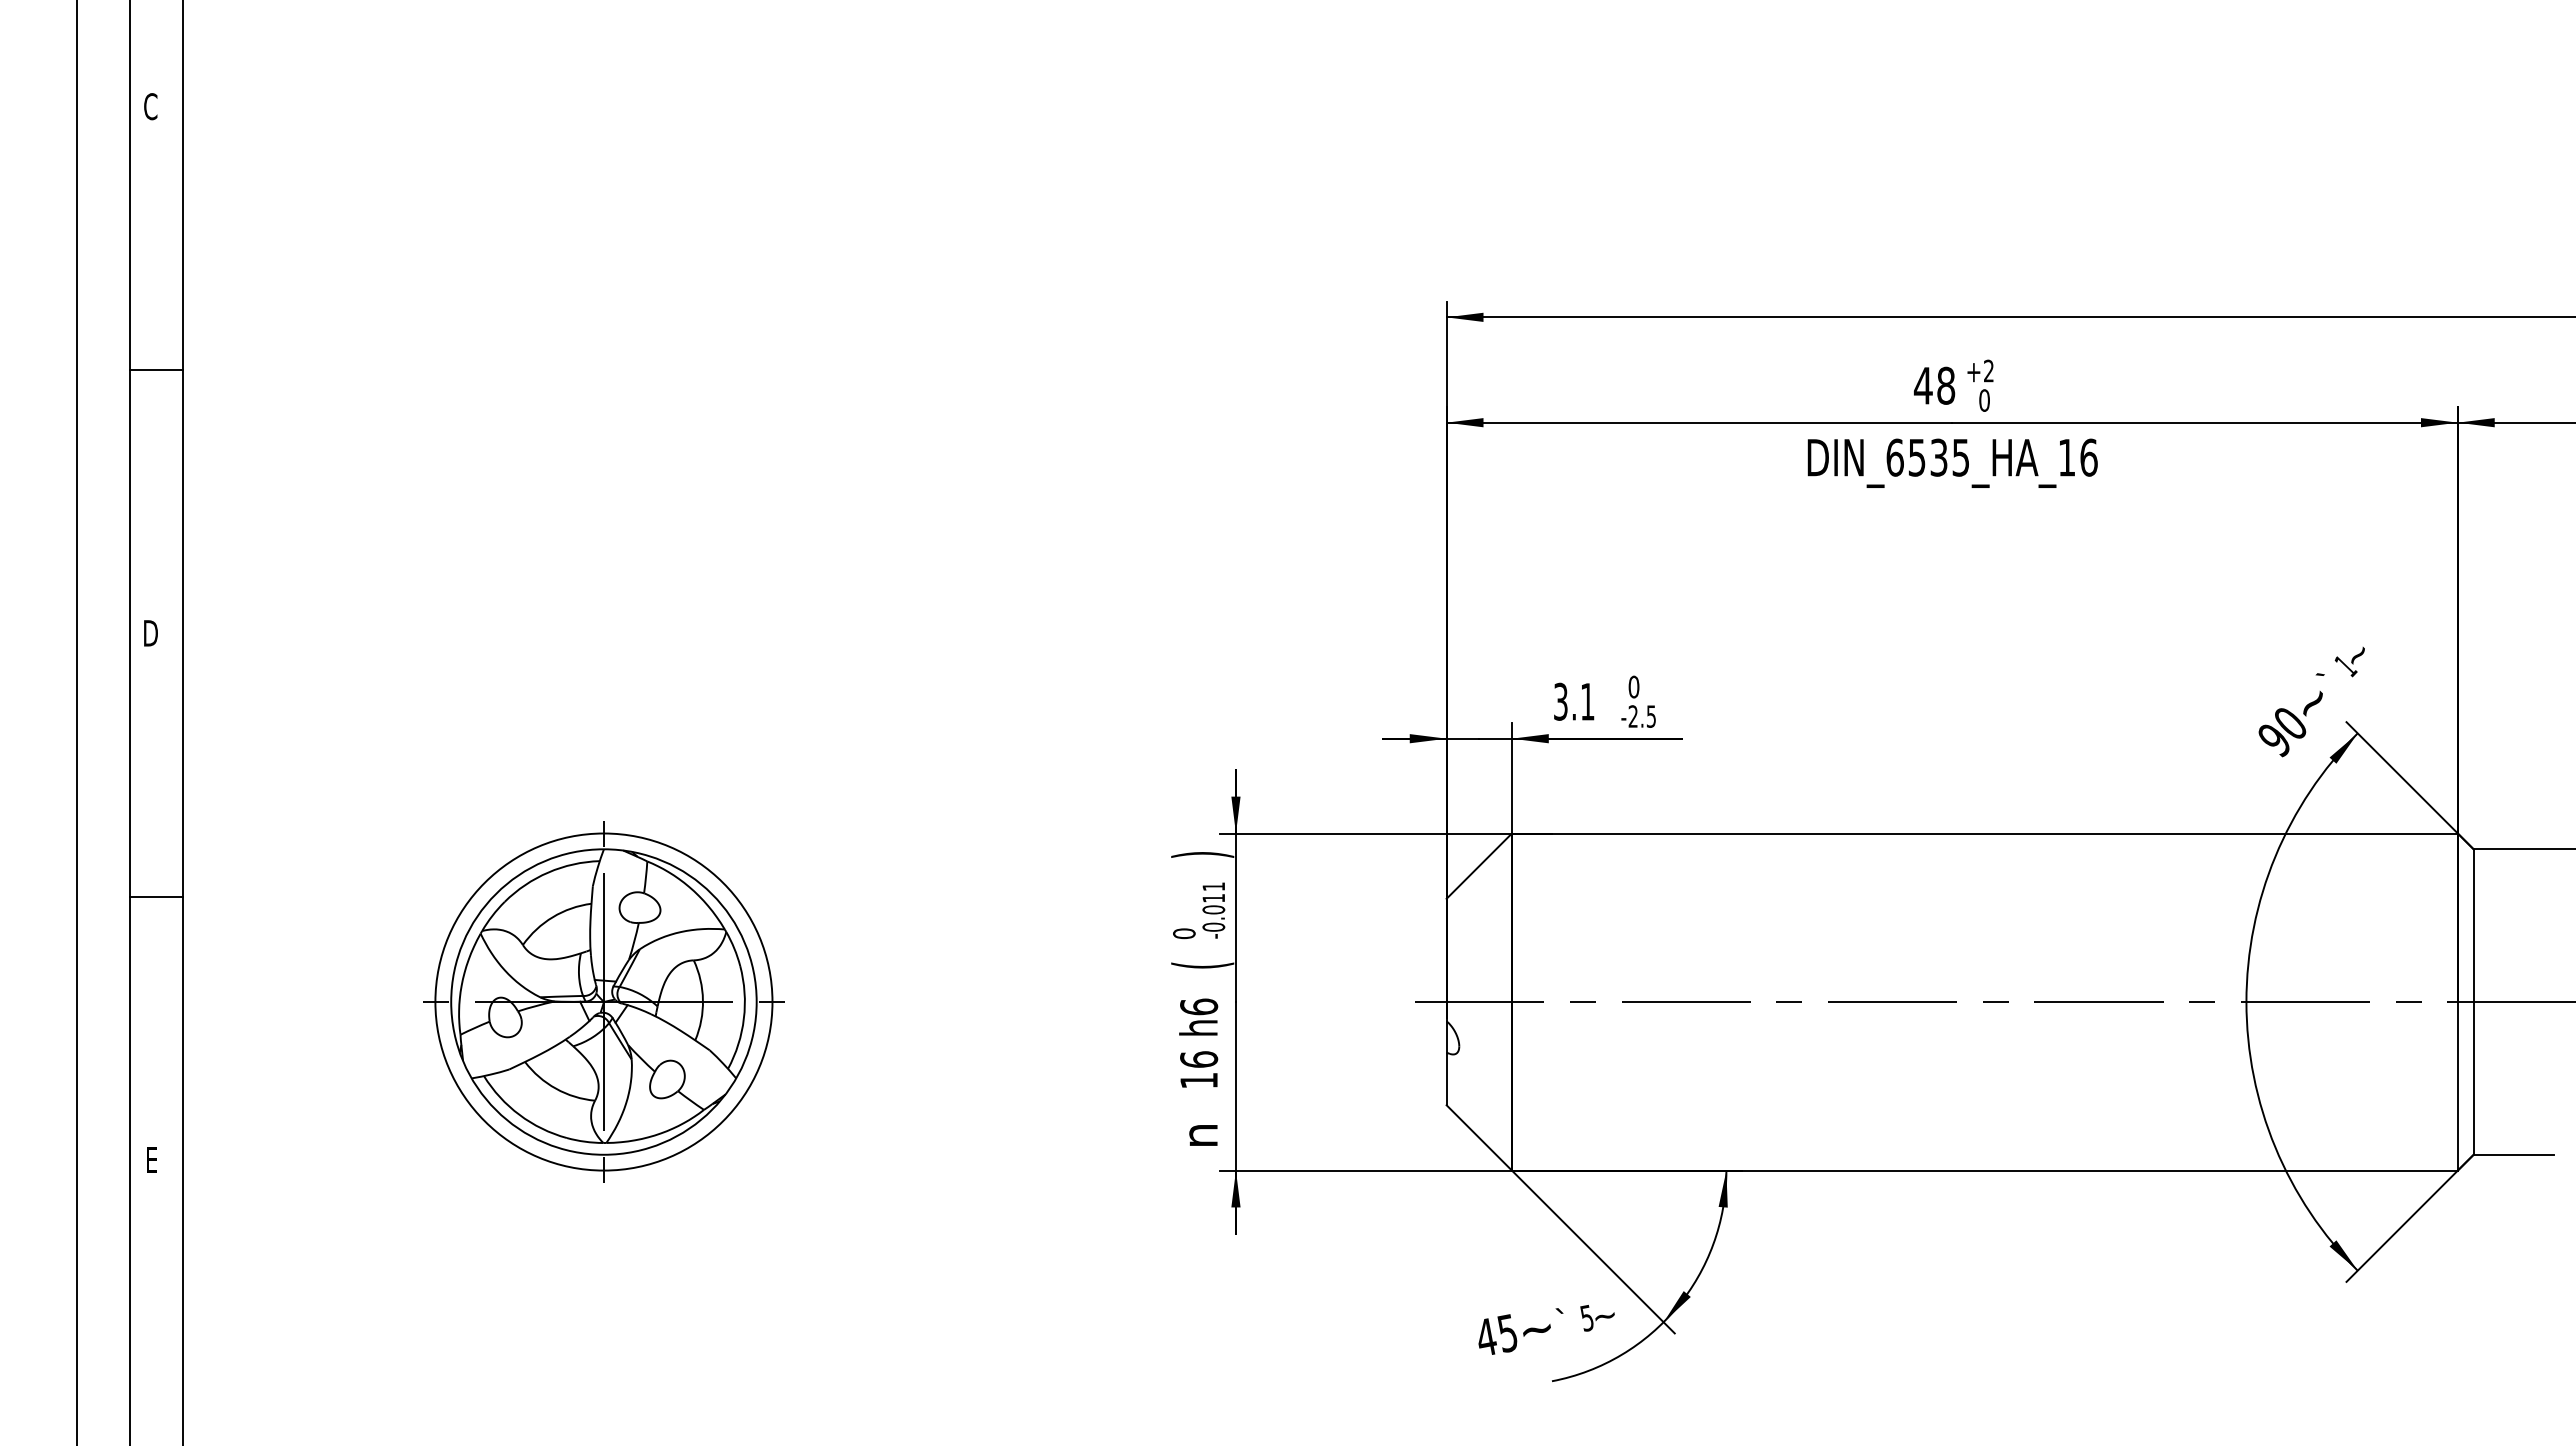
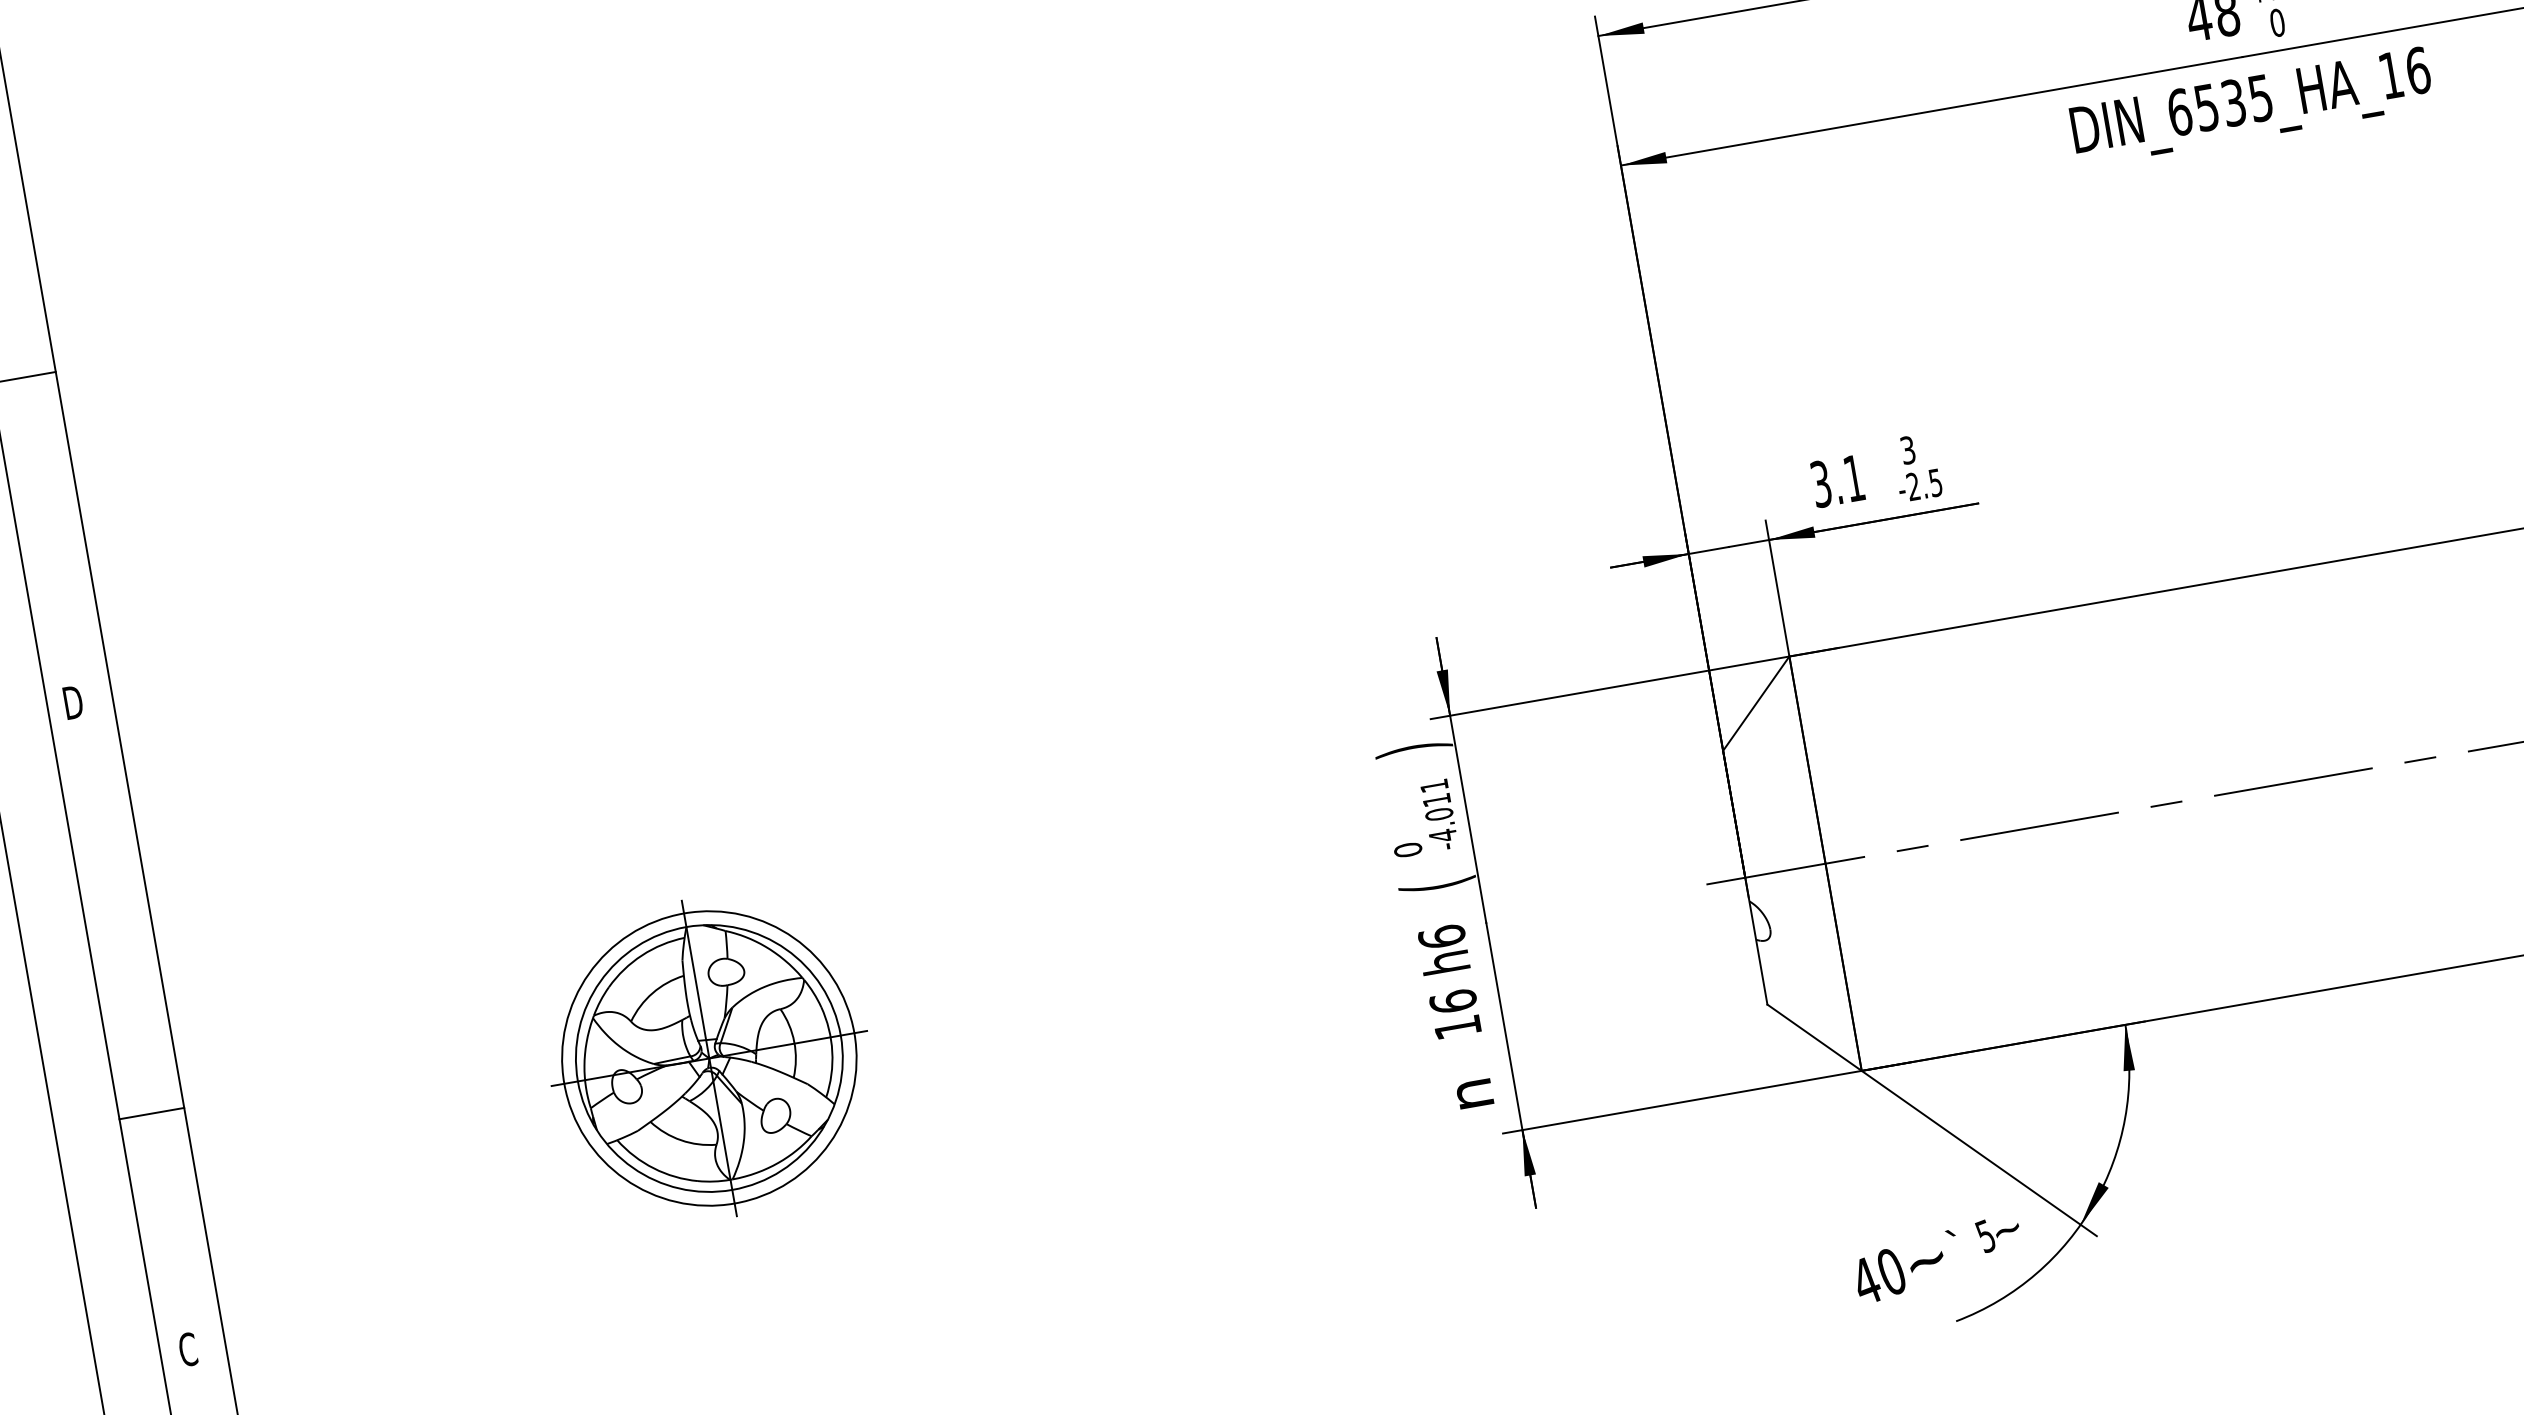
text: (1633, 686) -> (1907, 449), 0 -> 3
line: (155, 896) -> (150, 1113), moved
text: (1213, 927) -> (1442, 836), -0.011 -> -4.011
part: (603, 1001) -> (708, 1057), size x0.7
text: (151, 1159) -> (186, 1349), E -> C
text: (1507, 1333) -> (1891, 1272), 45 -> 40

